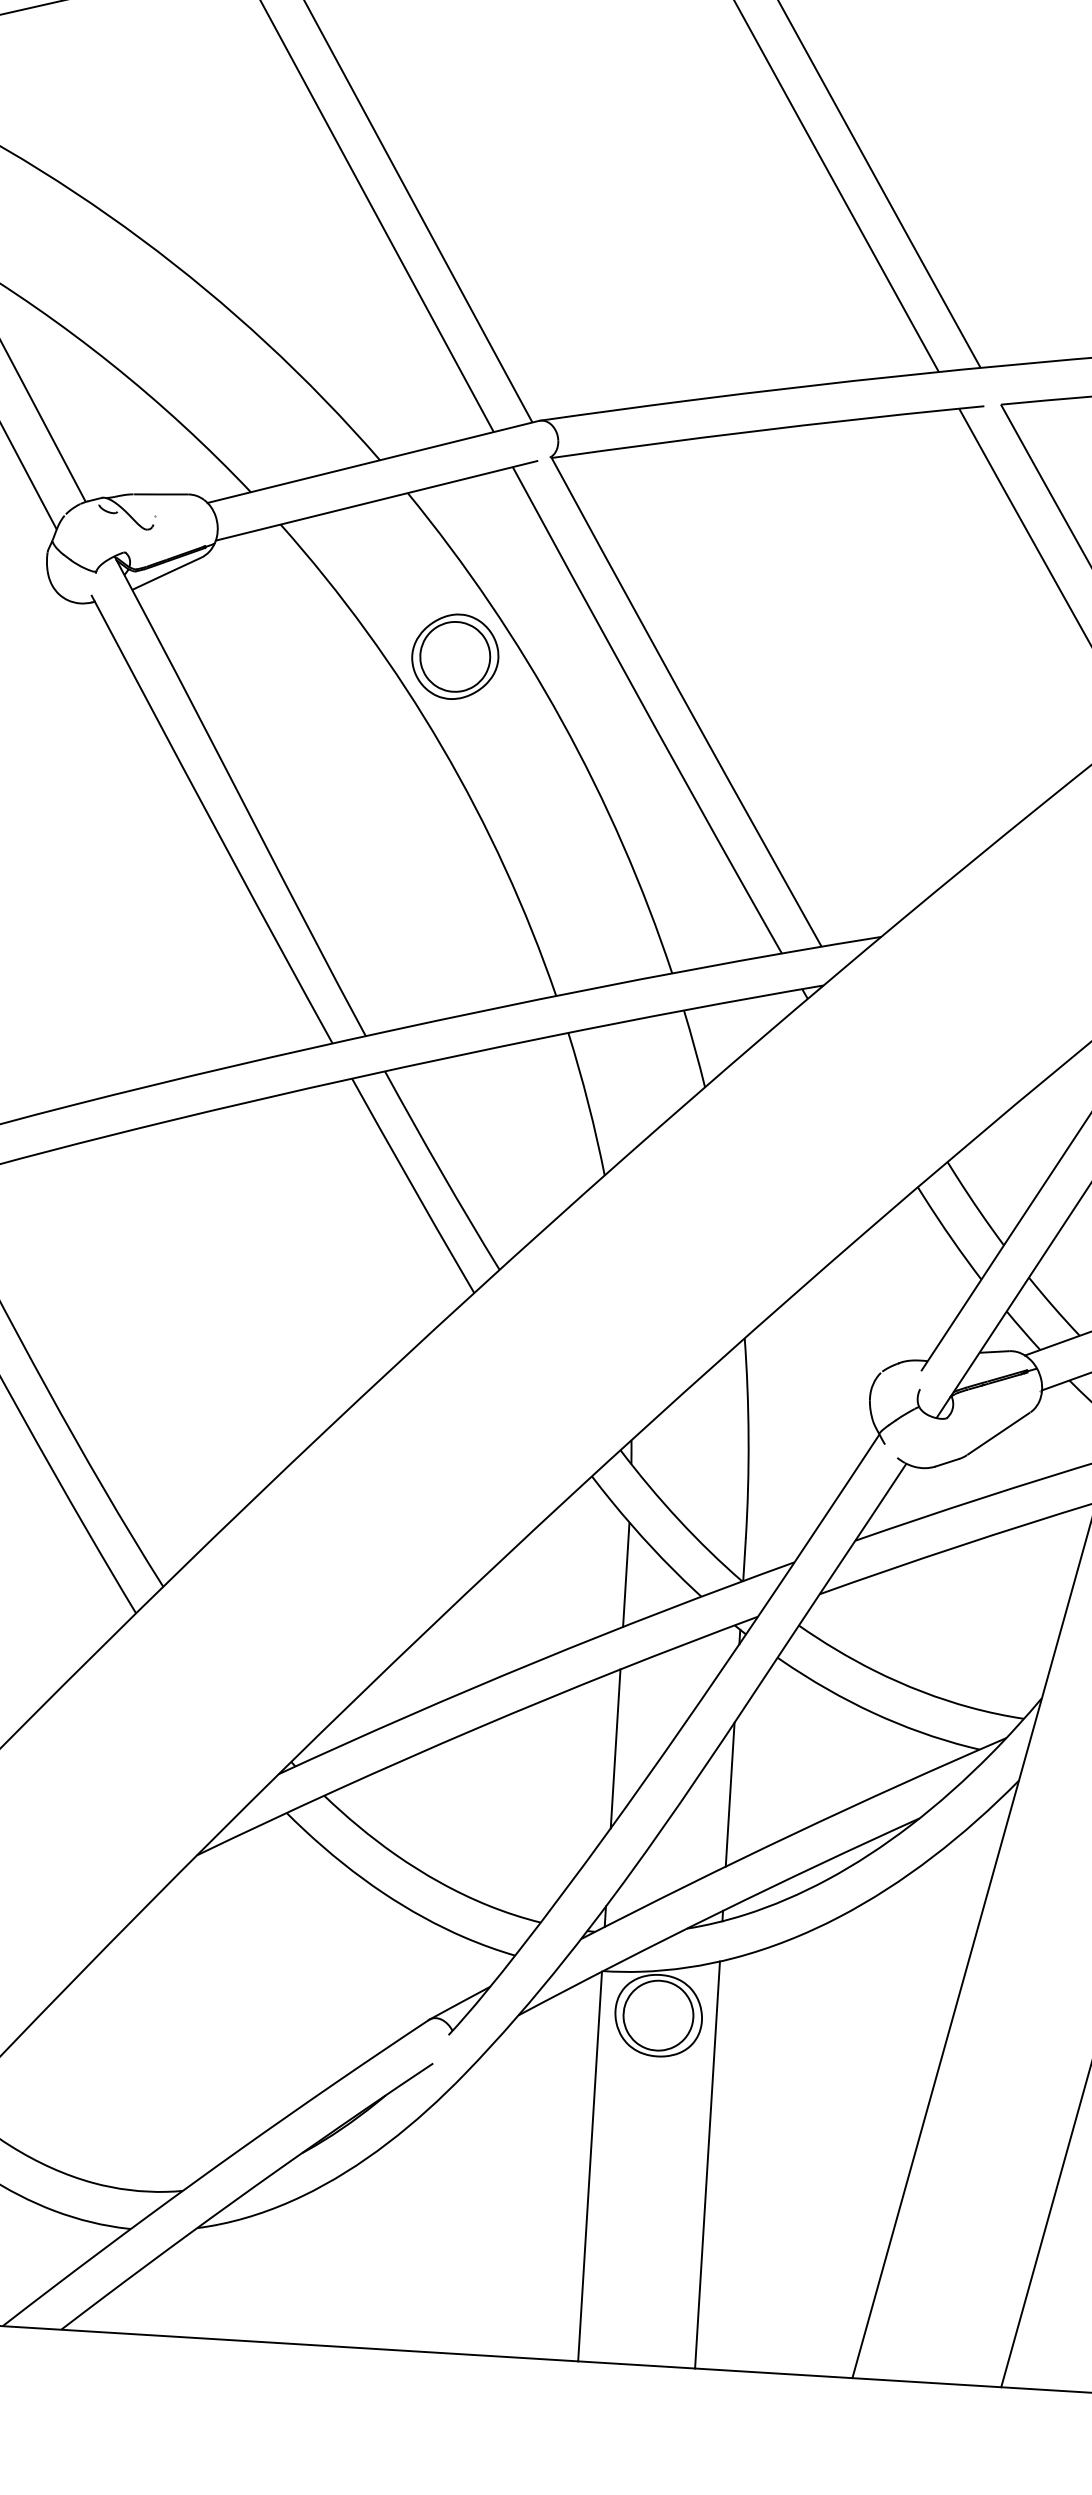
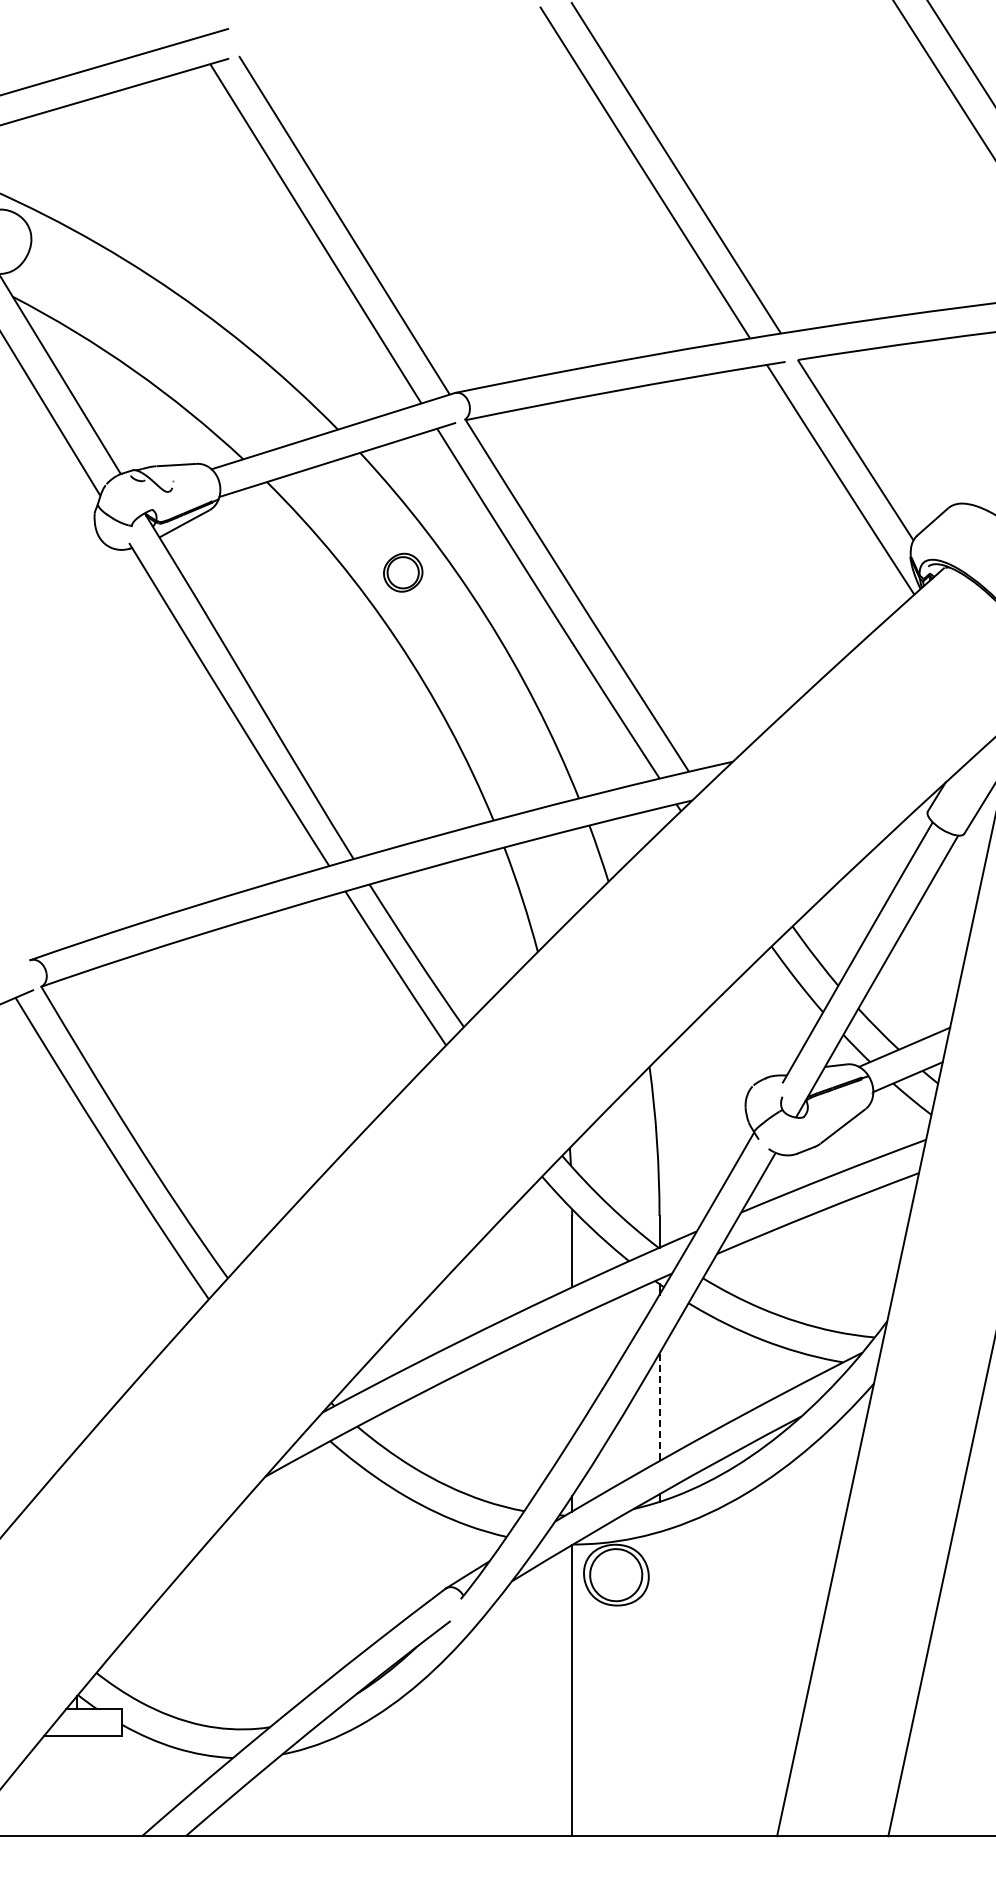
part: (455, 656) -> (403, 572), size x0.6
line: (616, 1748) -> (572, 1378), removed
line: (730, 1794) -> (659, 1407), solid -> dashed
line: (707, 2165) -> (659, 1684), removed

